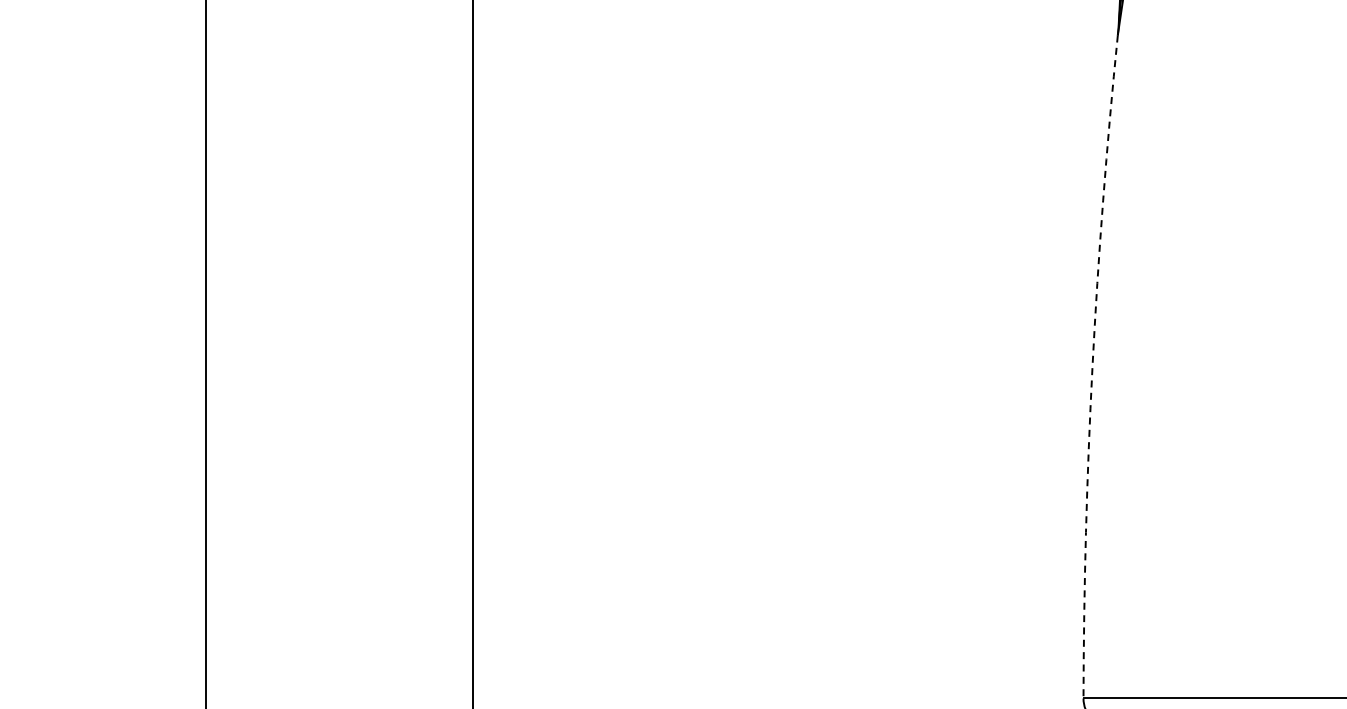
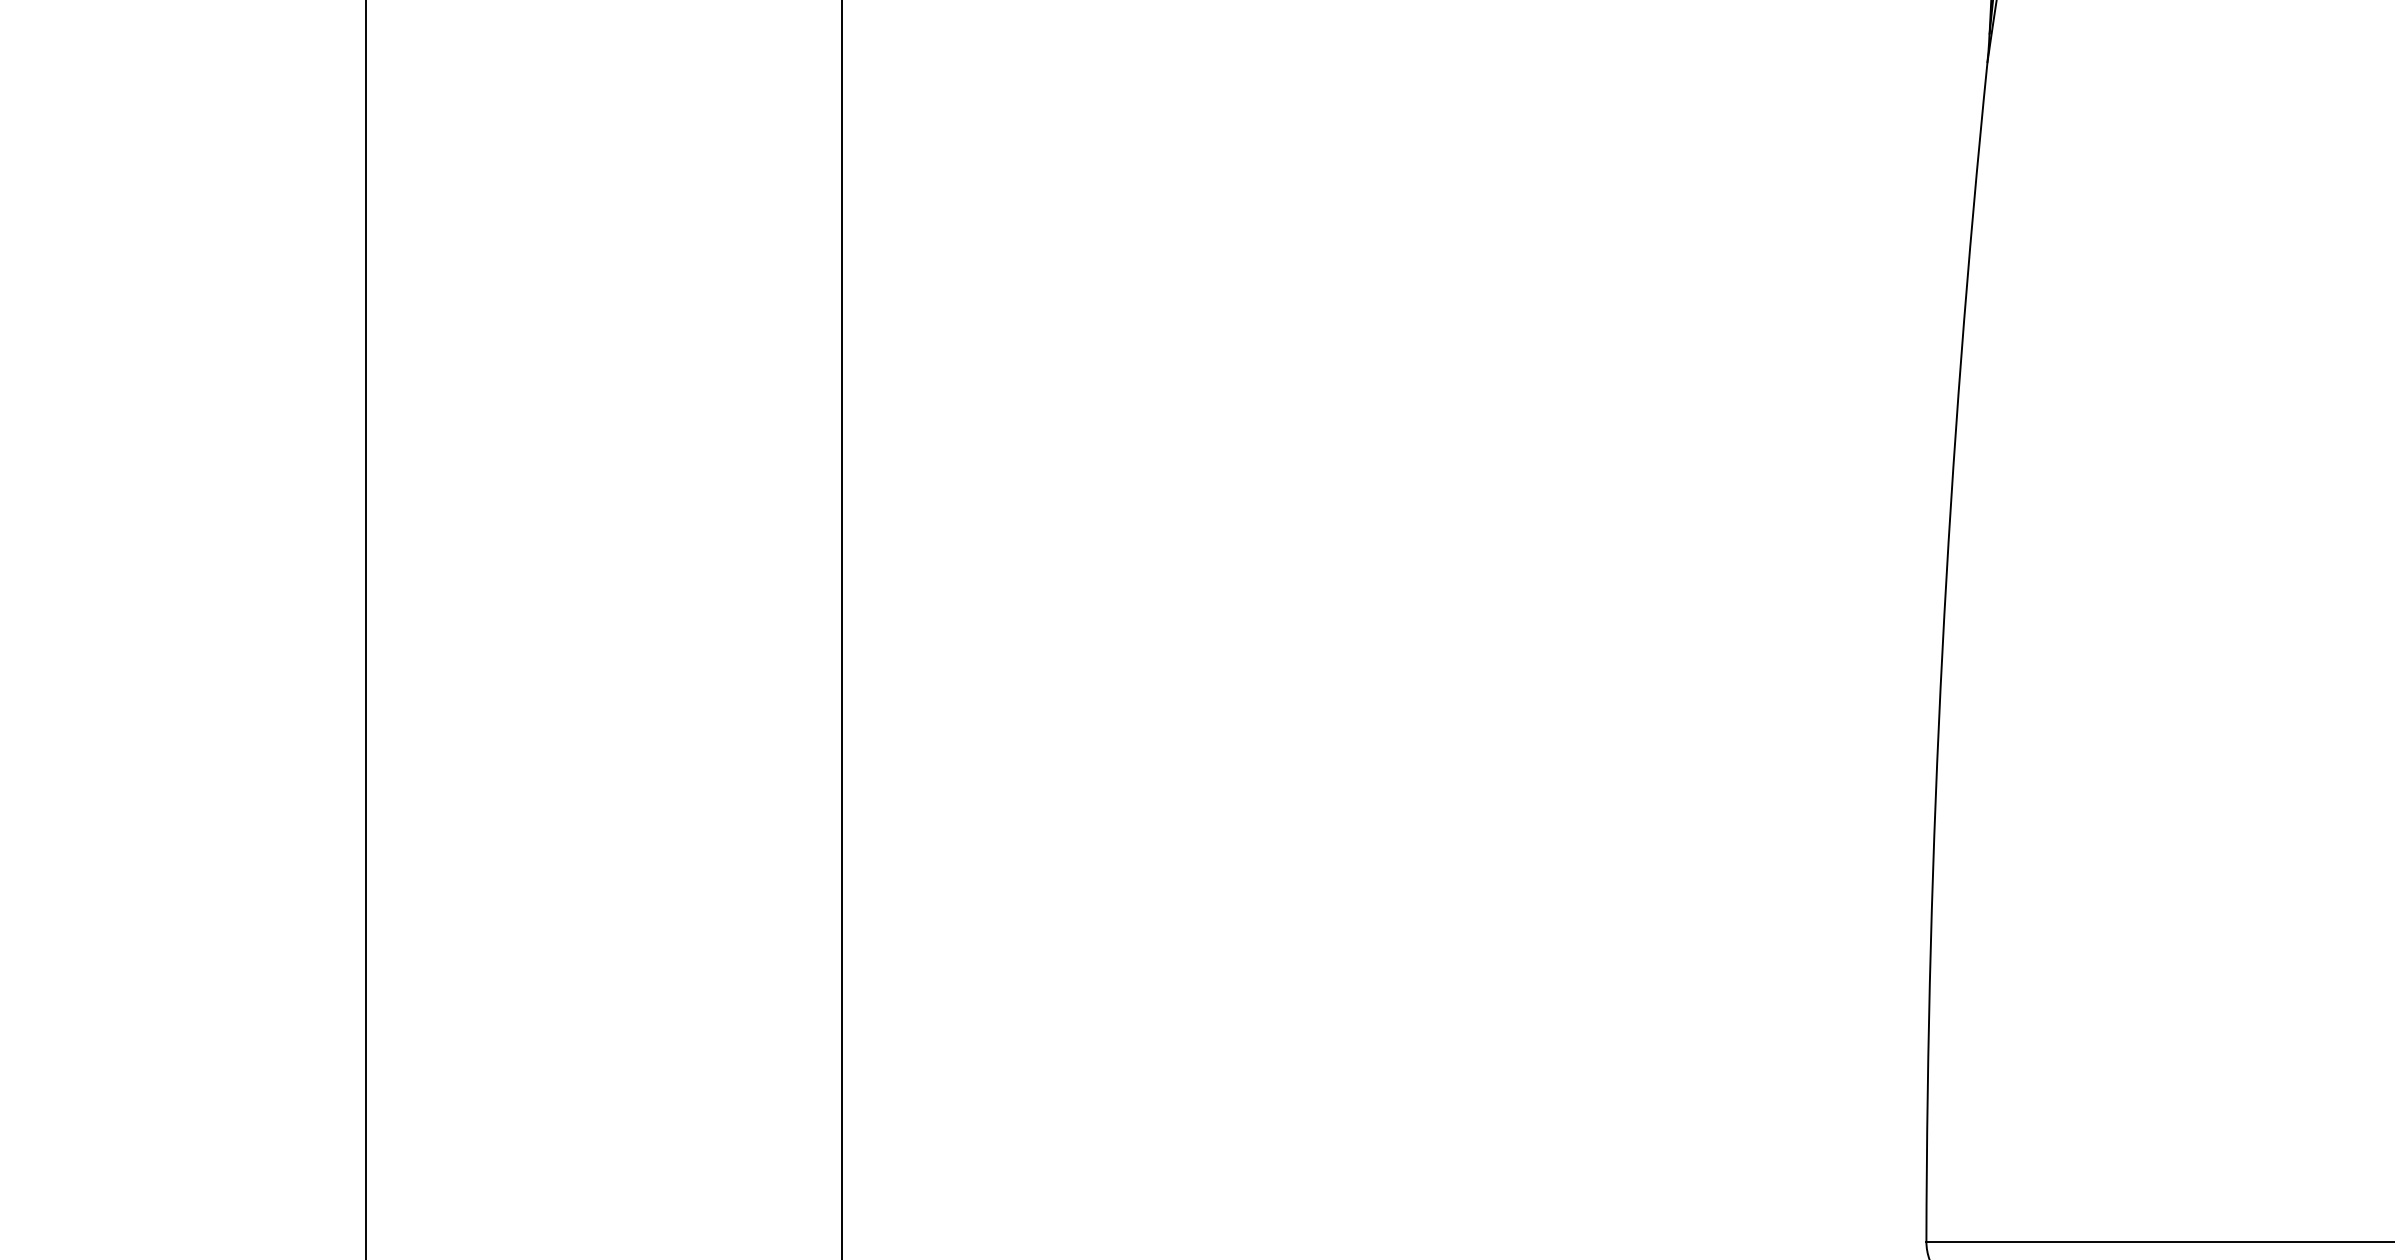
arc: (1092, 366) -> (1942, 651), dashed -> solid

